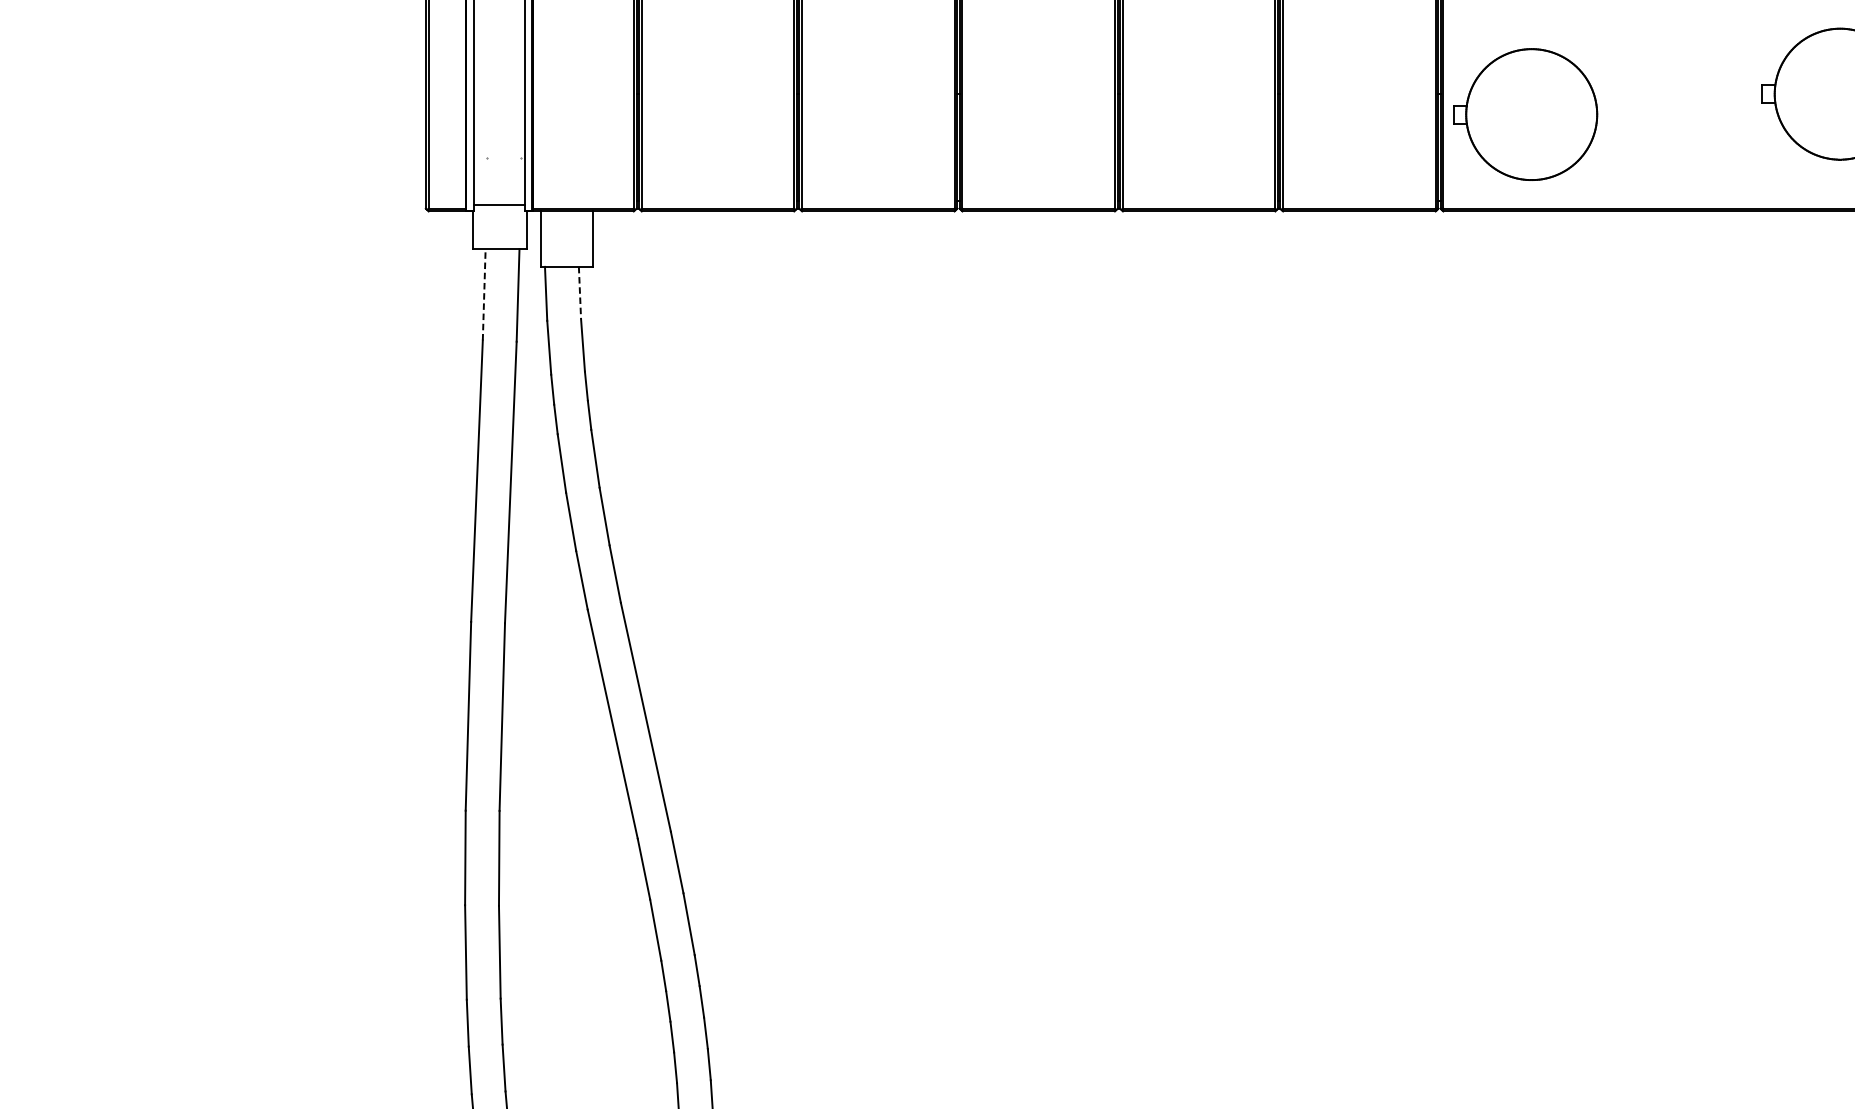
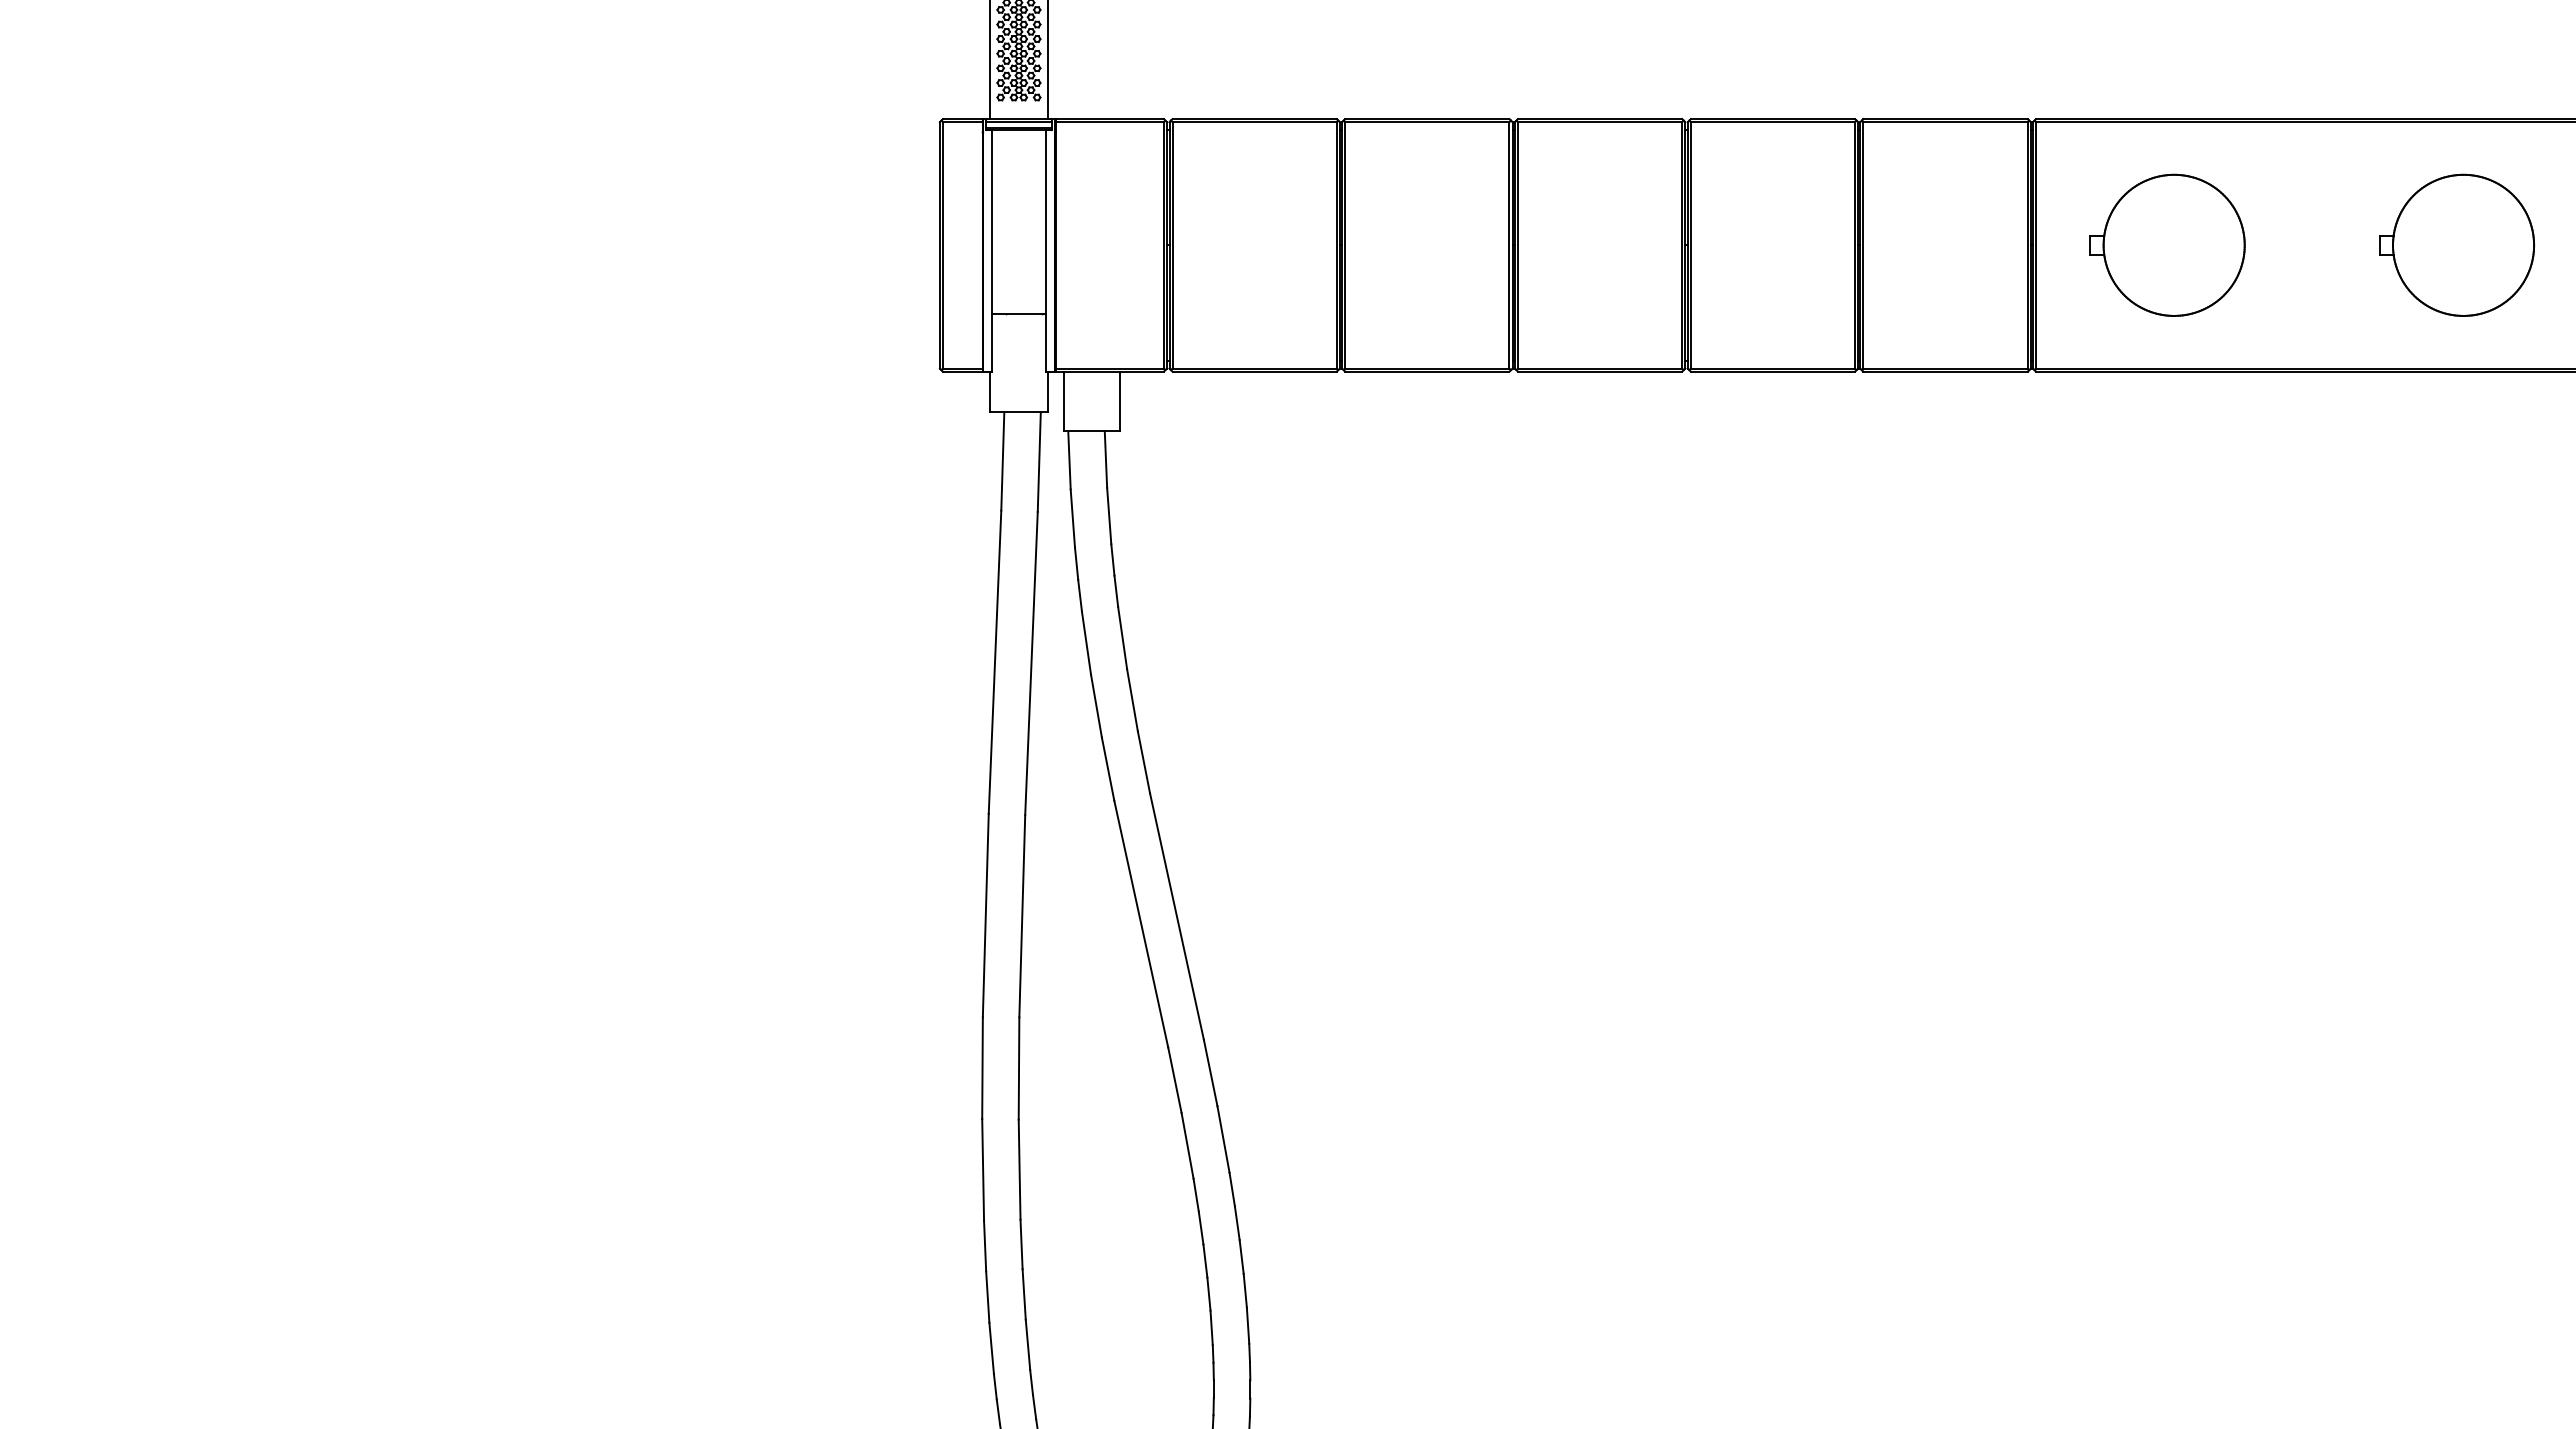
part: (1525, 113) -> (2167, 244), moved
line: (498, 205) -> (1018, 314), moved
line: (579, 293) -> (1105, 460), dashed -> solid
line: (483, 294) -> (1002, 461), dashed -> solid

